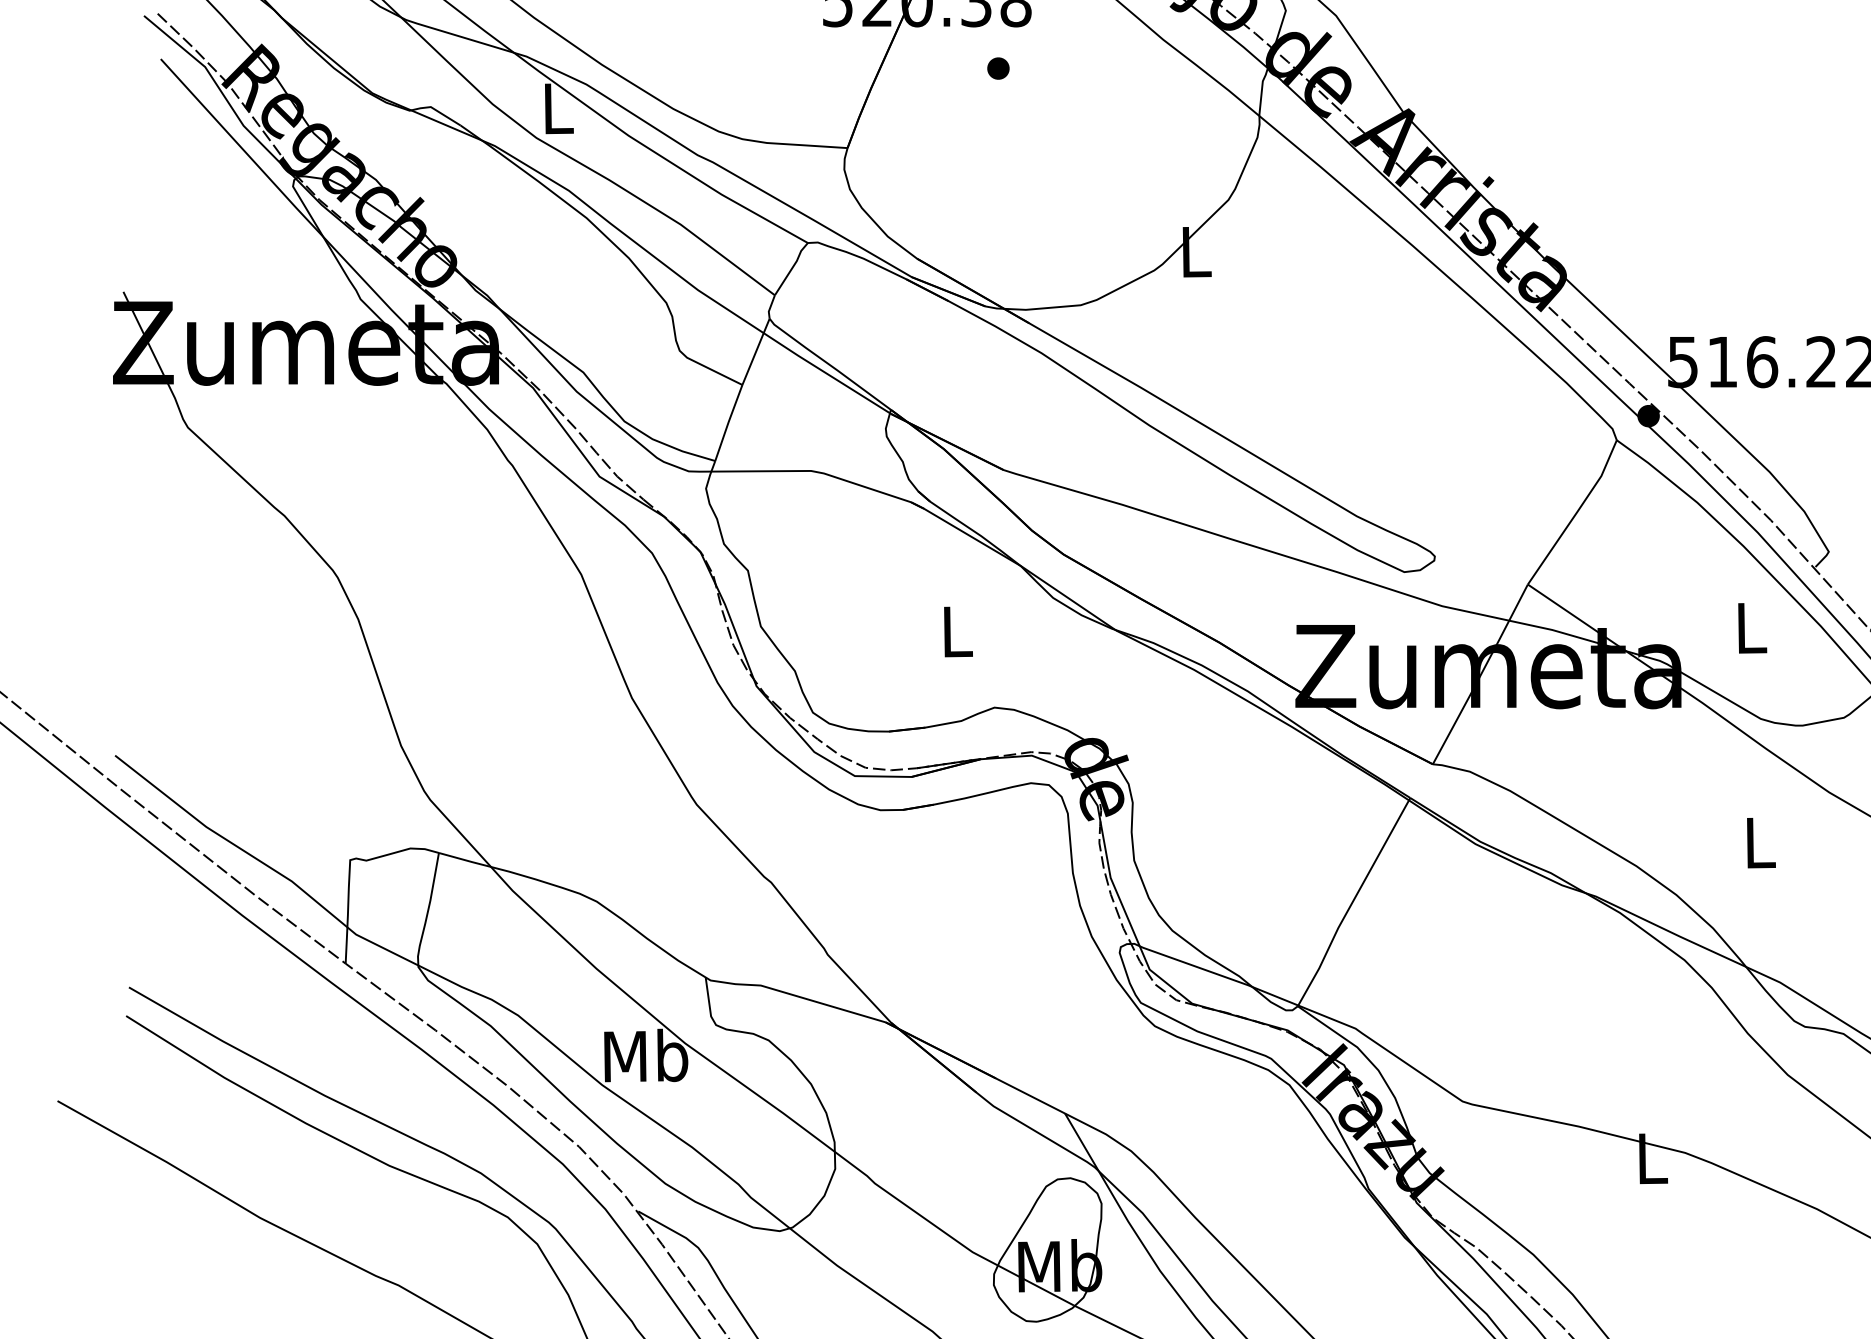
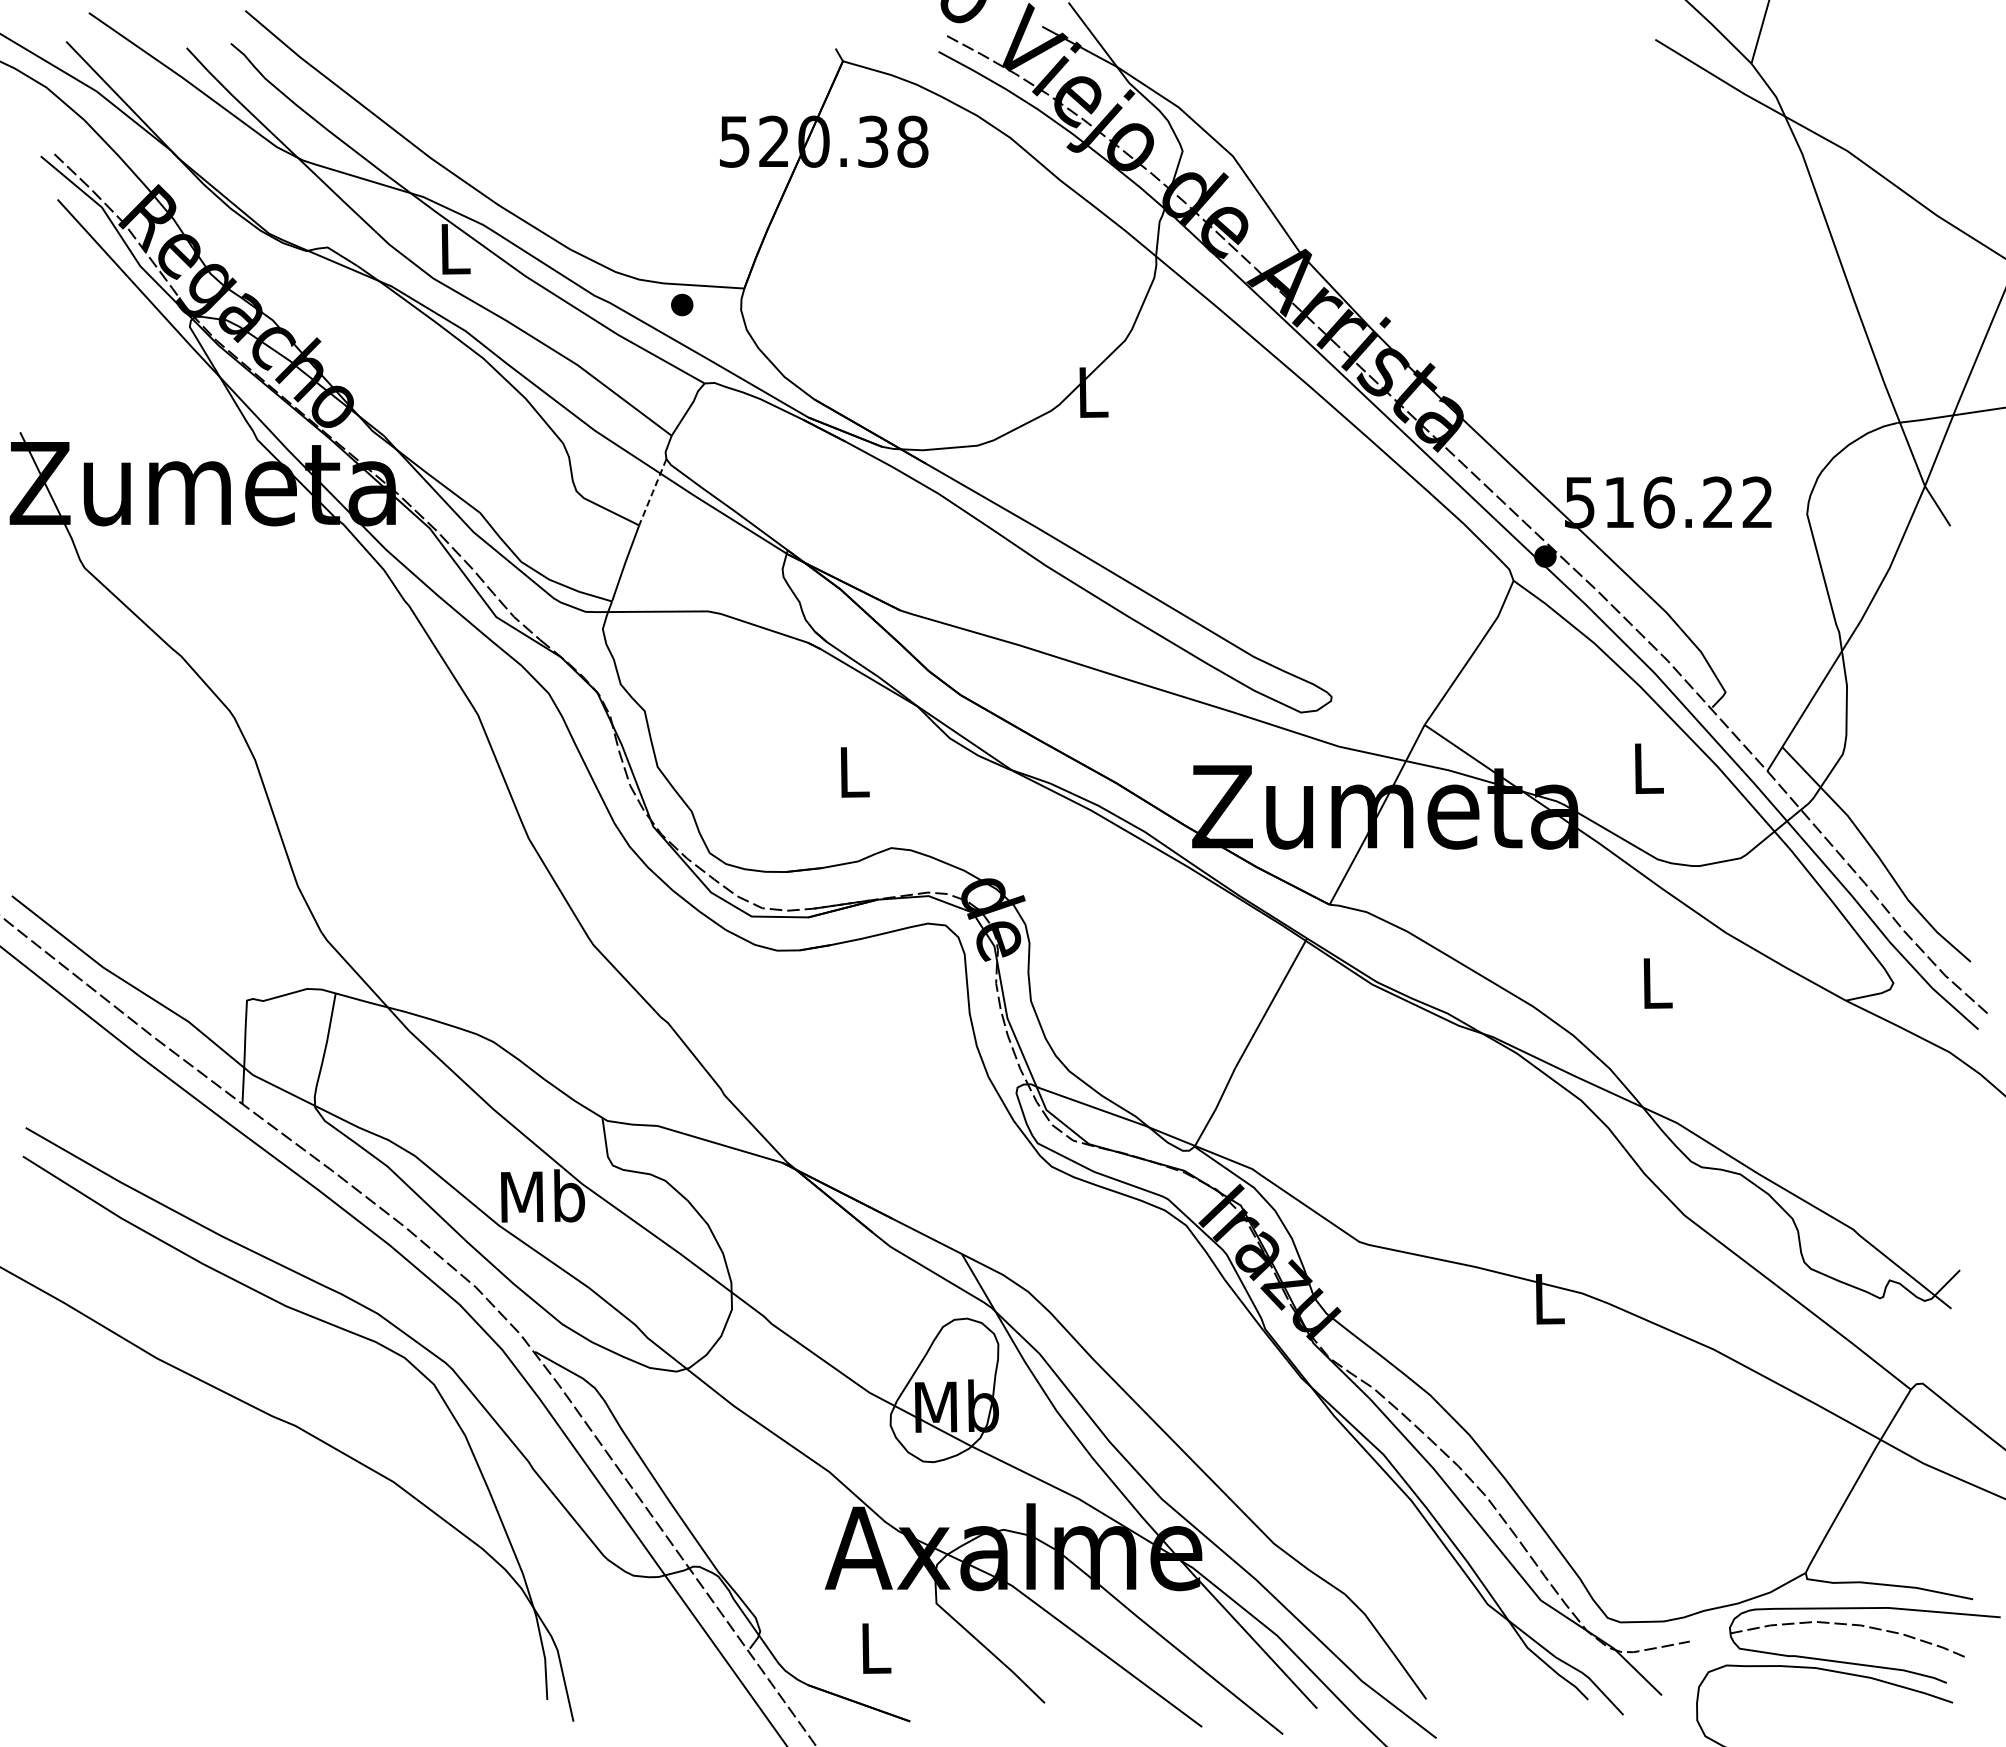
part: (998, 68) -> (682, 304), moved
line: (755, 352) -> (652, 492), solid -> dashed

